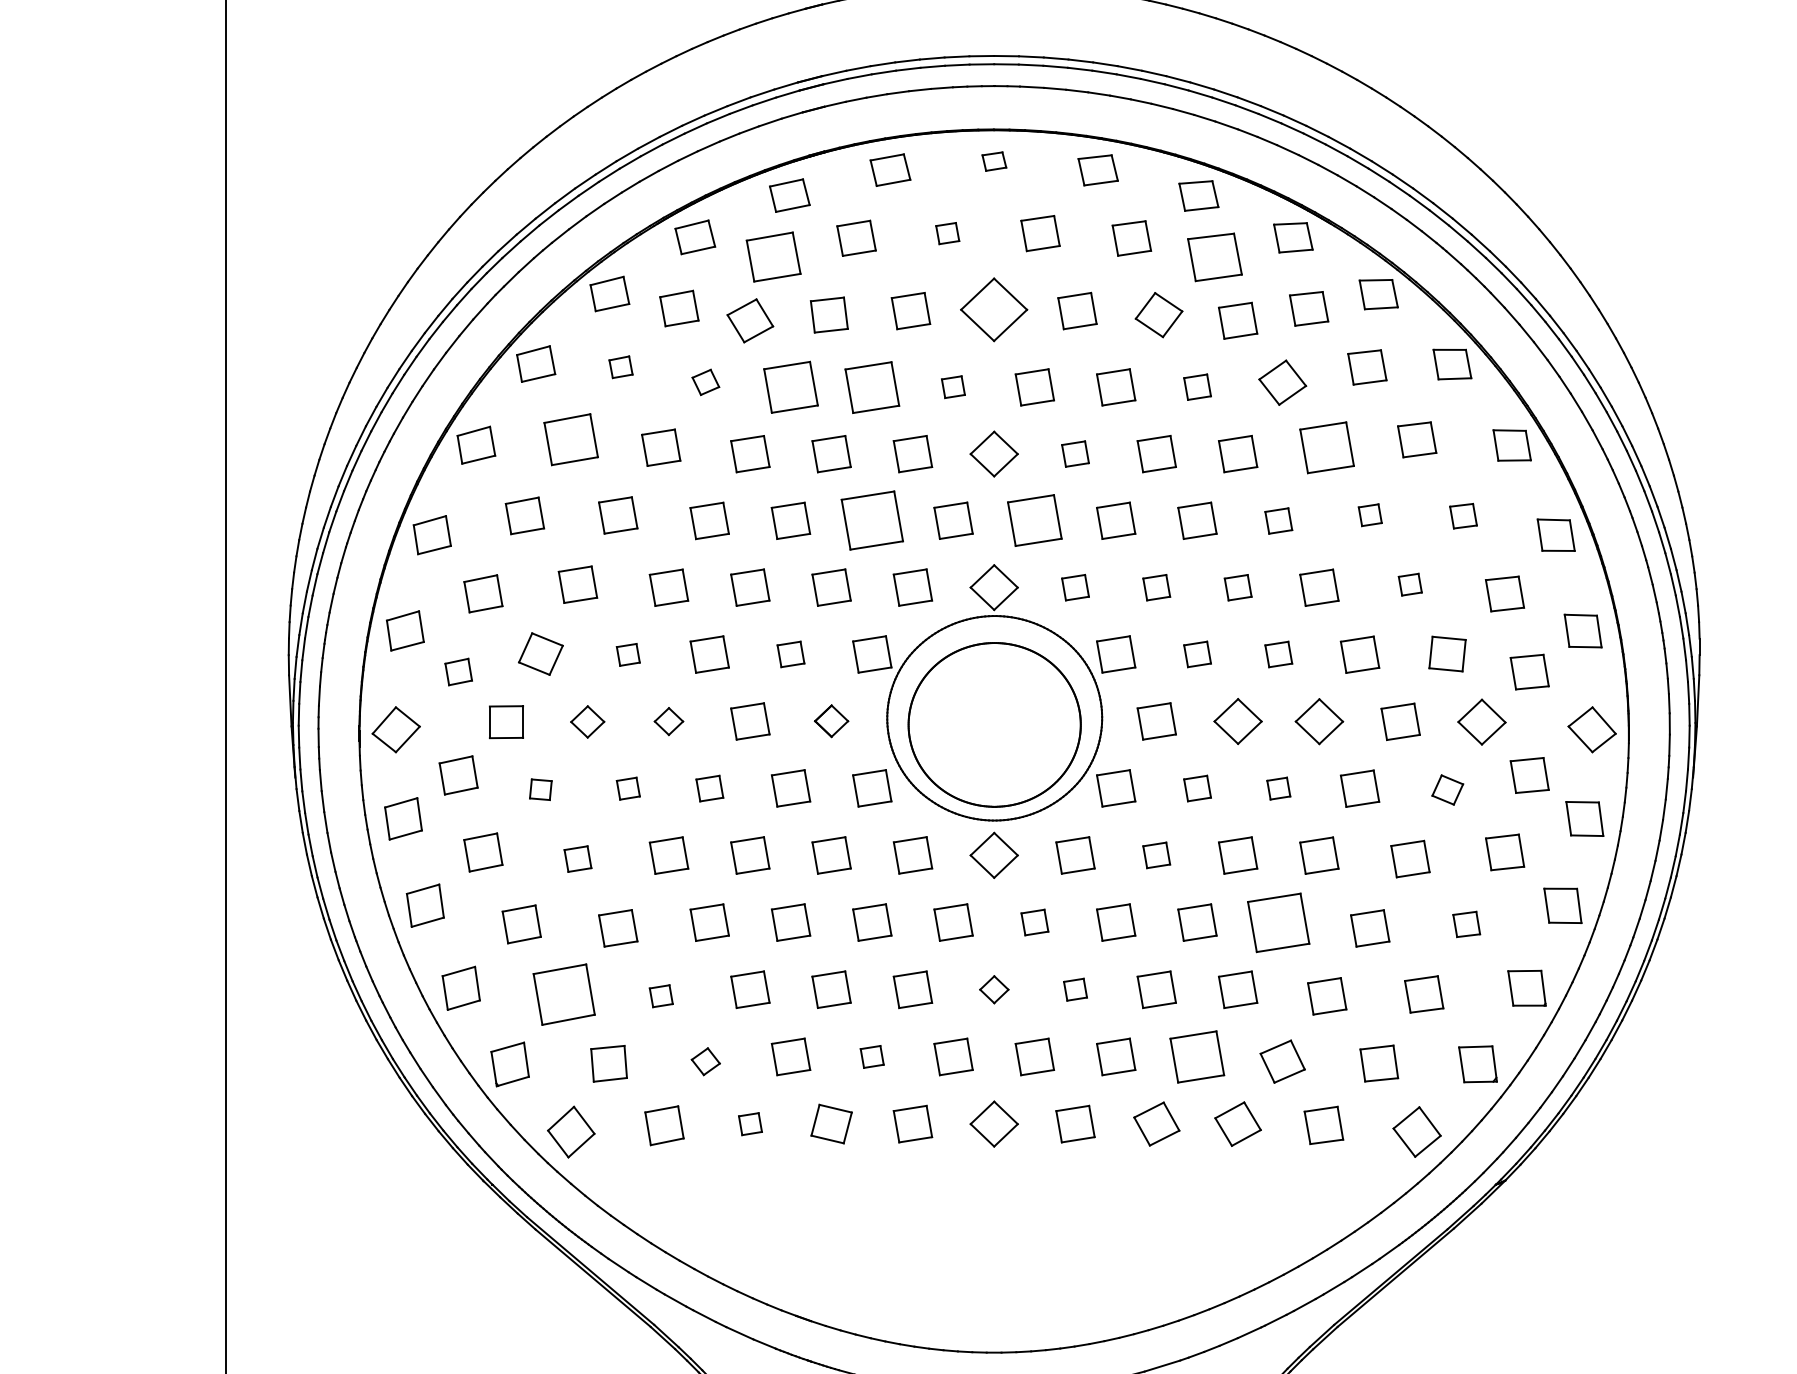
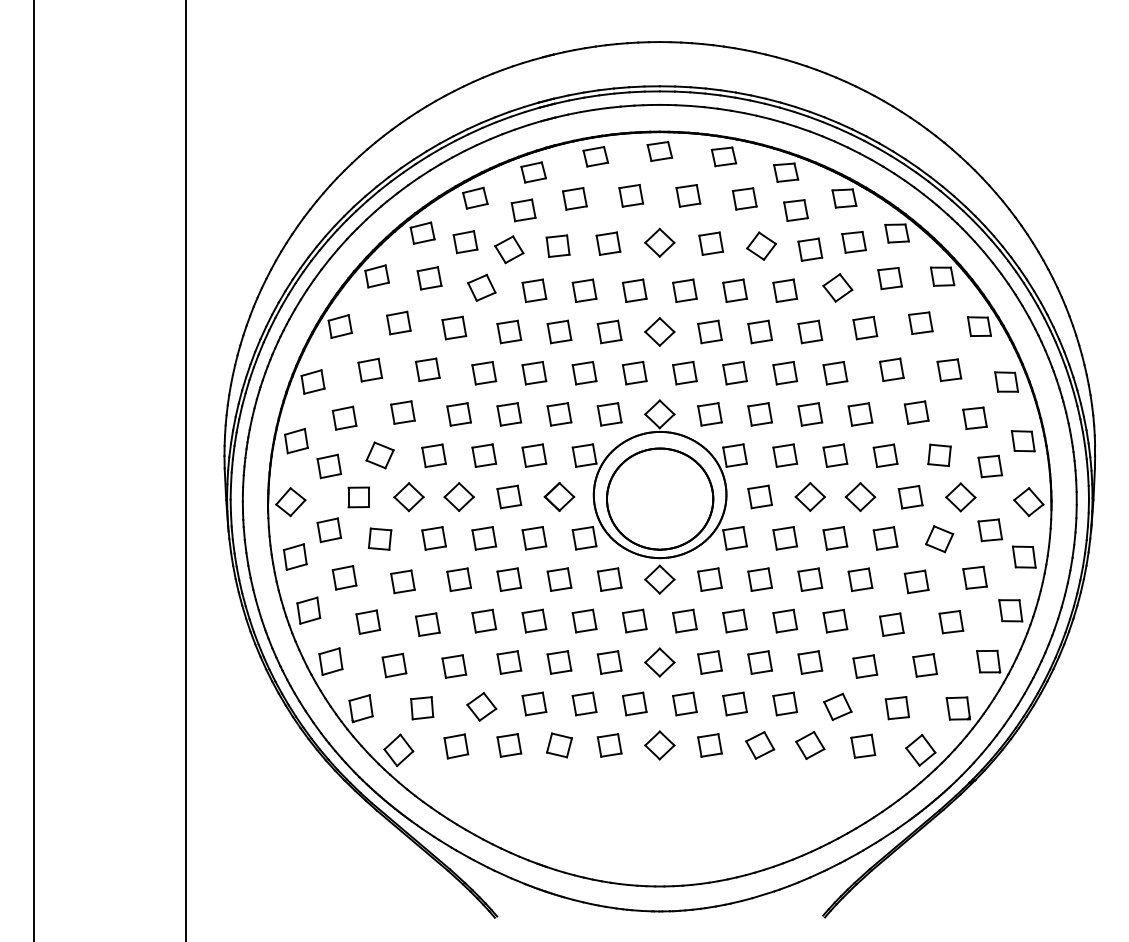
part: (993, 161) -> (659, 151), size x1.67
part: (946, 232) -> (630, 195), size x1.67
part: (773, 257) -> (523, 210), size x0.71
part: (1214, 257) -> (795, 210), size x0.71
part: (993, 309) -> (659, 242), size x0.71
part: (620, 367) -> (429, 278), size x1.67
part: (705, 382) -> (481, 287), size x1.67
part: (791, 386) -> (534, 290), size x0.71
part: (872, 386) -> (584, 290), size x0.71
part: (953, 386) -> (634, 290), size x1.67
part: (1197, 386) -> (785, 290), size x1.43
part: (570, 438) -> (398, 322), size x0.71
part: (1327, 446) -> (865, 327), size x0.71
part: (1074, 453) -> (709, 331), size x1.43
part: (1369, 514) -> (891, 369), size x1.67
part: (1463, 516) -> (949, 370), size x1.43
part: (872, 521) -> (584, 373), size x0.62
part: (1034, 521) -> (684, 373), size x0.71
part: (1278, 521) -> (835, 373), size x1.43
part: (1410, 584) -> (916, 412), size x1.67
part: (1074, 587) -> (709, 414), size x1.43
part: (1155, 587) -> (759, 414), size x1.43
part: (1238, 587) -> (810, 414), size x1.43
part: (627, 654) -> (433, 455), size x1.67
part: (791, 654) -> (534, 455), size x1.43
part: (1197, 654) -> (785, 455), size x1.43
part: (1278, 654) -> (835, 455), size x1.43
part: (458, 672) -> (329, 466), size x1.43
part: (667, 720) -> (458, 496), size x1.67
part: (831, 720) -> (559, 496), size x1.43
part: (586, 722) -> (408, 497), size x1.43
part: (539, 788) -> (379, 538), size x1.67
part: (627, 788) -> (433, 538), size x1.67
part: (710, 788) -> (484, 538), size x1.43
part: (1197, 788) -> (785, 538), size x1.43
part: (1278, 788) -> (835, 538), size x1.67
part: (1447, 790) -> (939, 539), size x1.43
part: (1155, 855) -> (759, 579), size x1.43
part: (577, 858) -> (402, 581), size x1.43
part: (1034, 921) -> (684, 620), size x1.43
part: (1278, 921) -> (835, 620), size x0.62
part: (1466, 924) -> (951, 622), size x1.43
part: (993, 989) -> (659, 662), size x1.67
part: (1074, 989) -> (709, 662), size x1.67
part: (564, 994) -> (394, 665), size x0.62
part: (661, 996) -> (454, 666), size x1.67
part: (872, 1056) -> (584, 703), size x1.67
part: (1197, 1056) -> (785, 703), size x0.71
part: (705, 1060) -> (481, 706), size x1.67
part: (750, 1124) -> (509, 745), size x1.67

